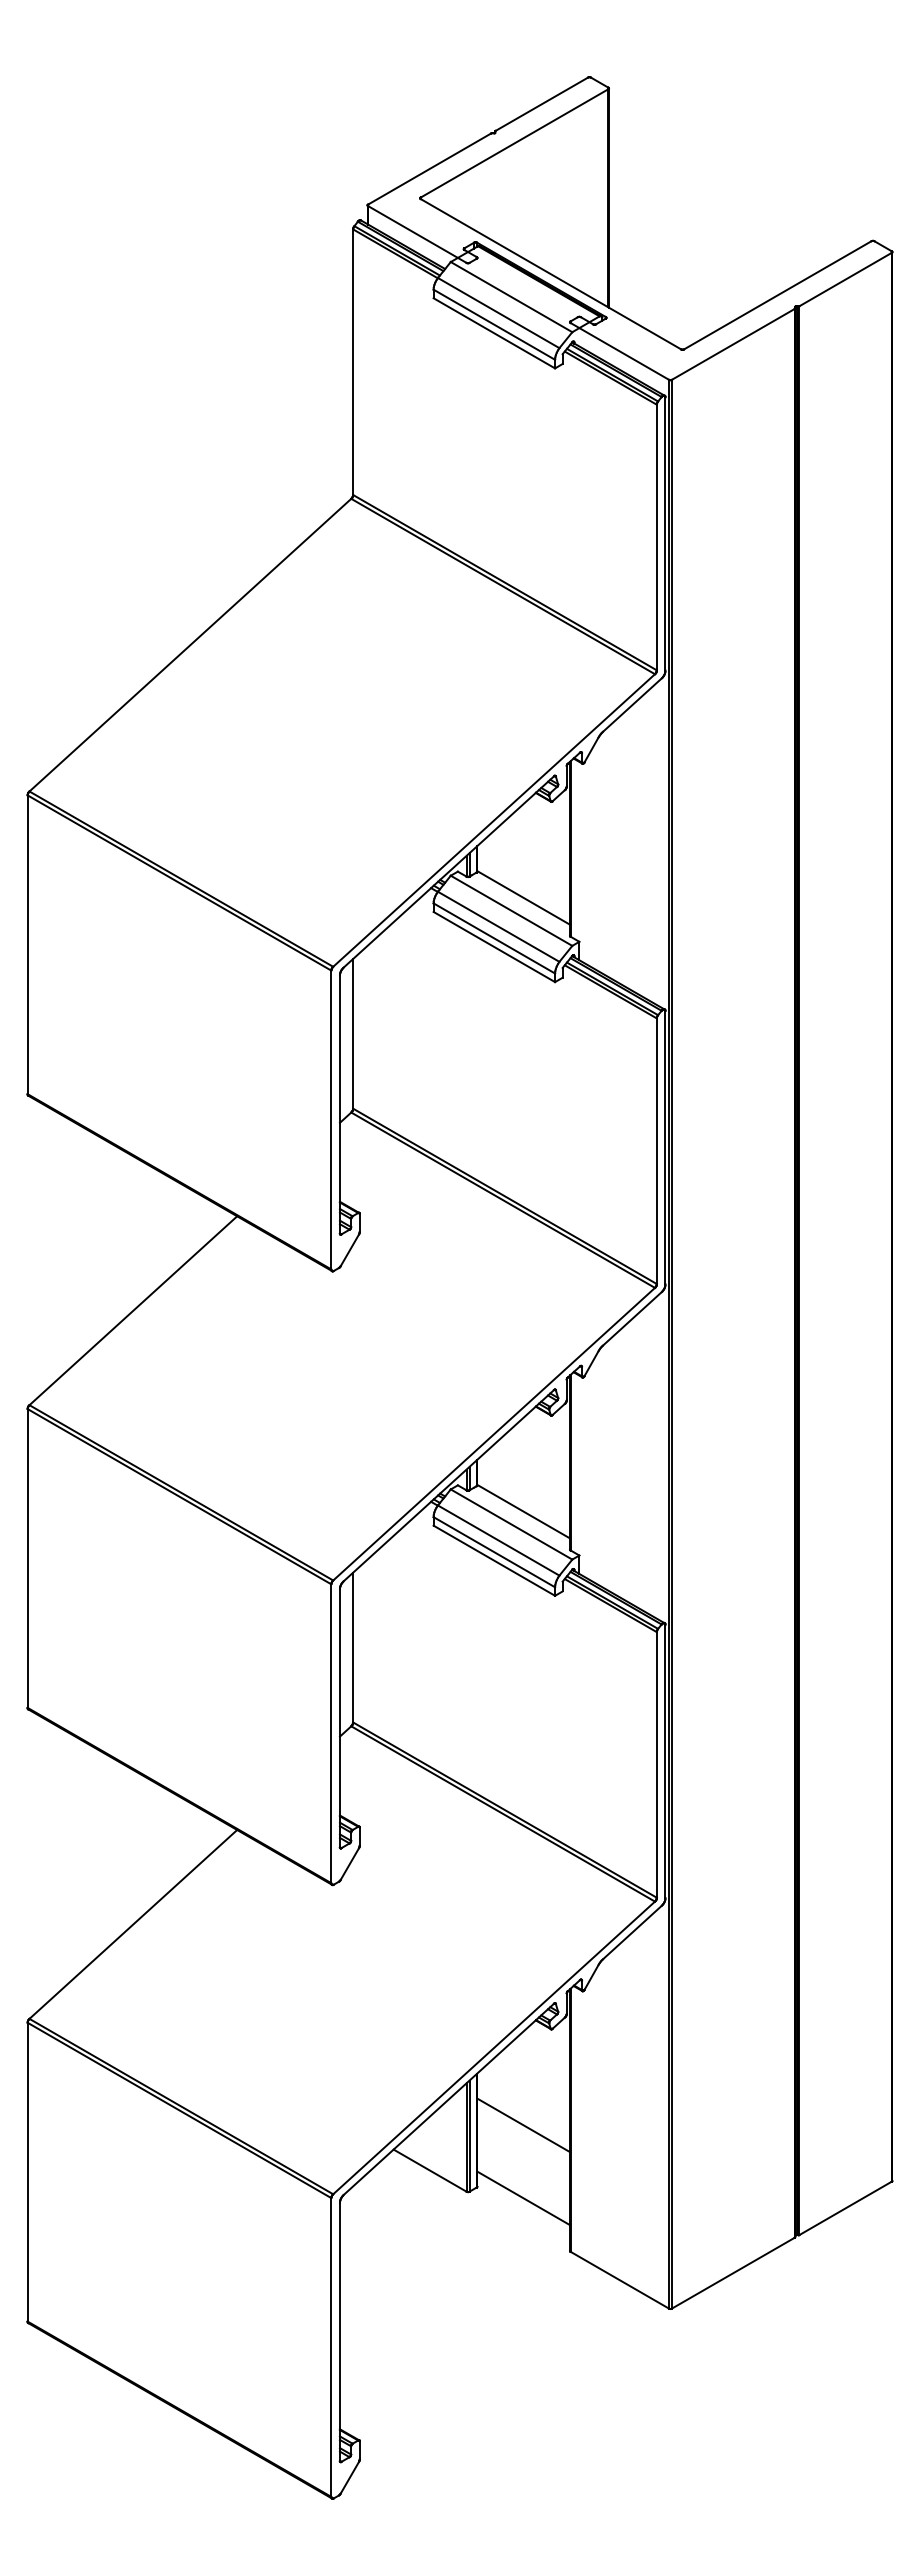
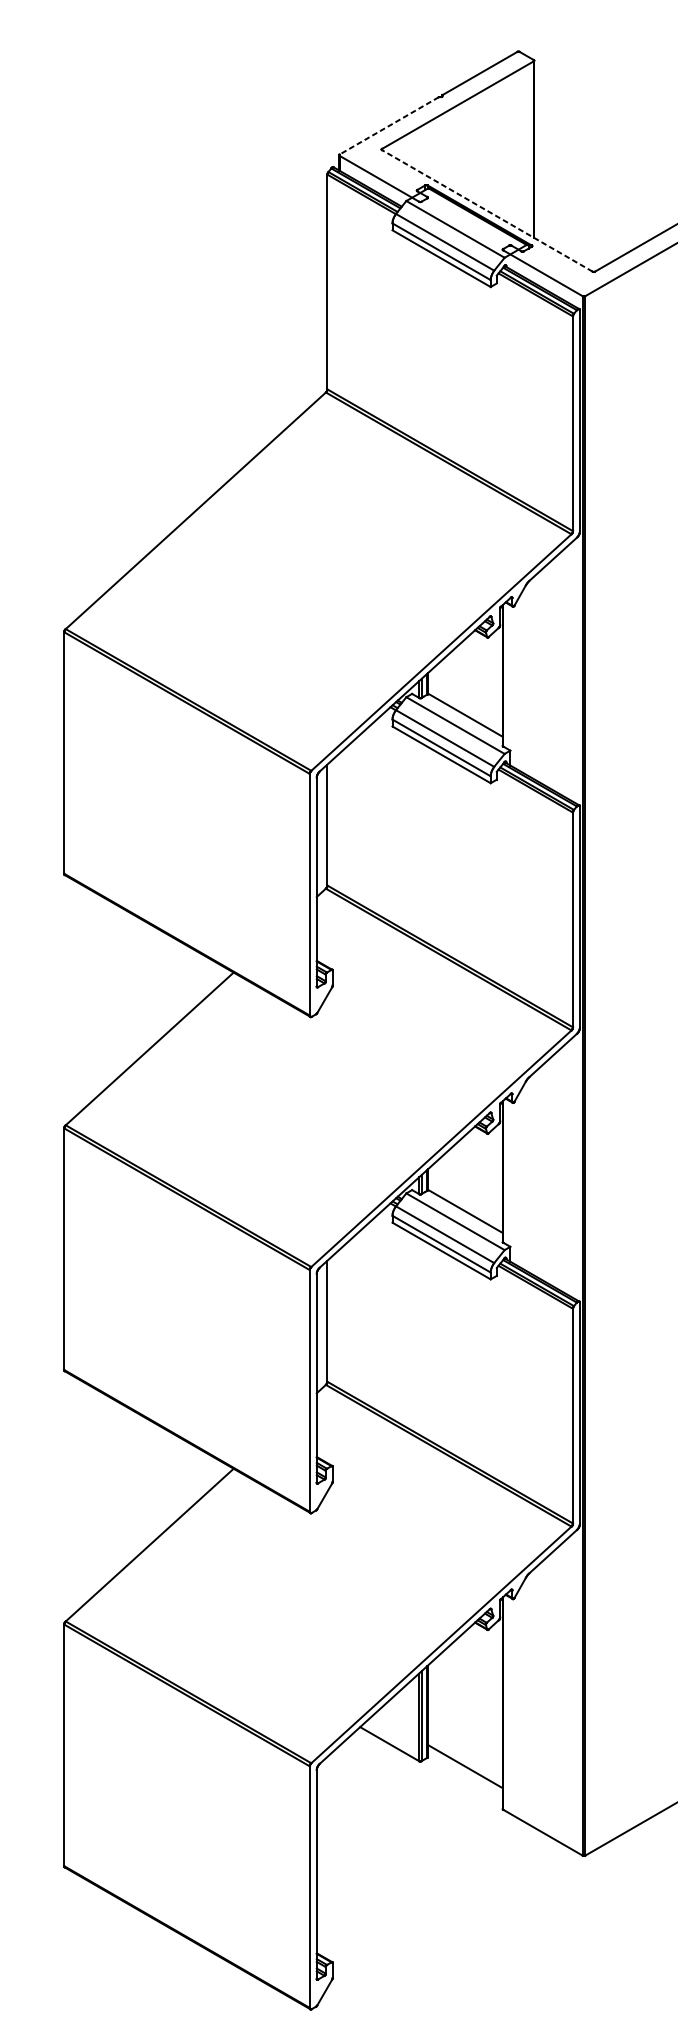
line: (429, 169) -> (389, 126), solid -> dashed
line: (550, 274) -> (487, 211), solid -> dashed
line: (523, 2125) -> (465, 1707), removed

